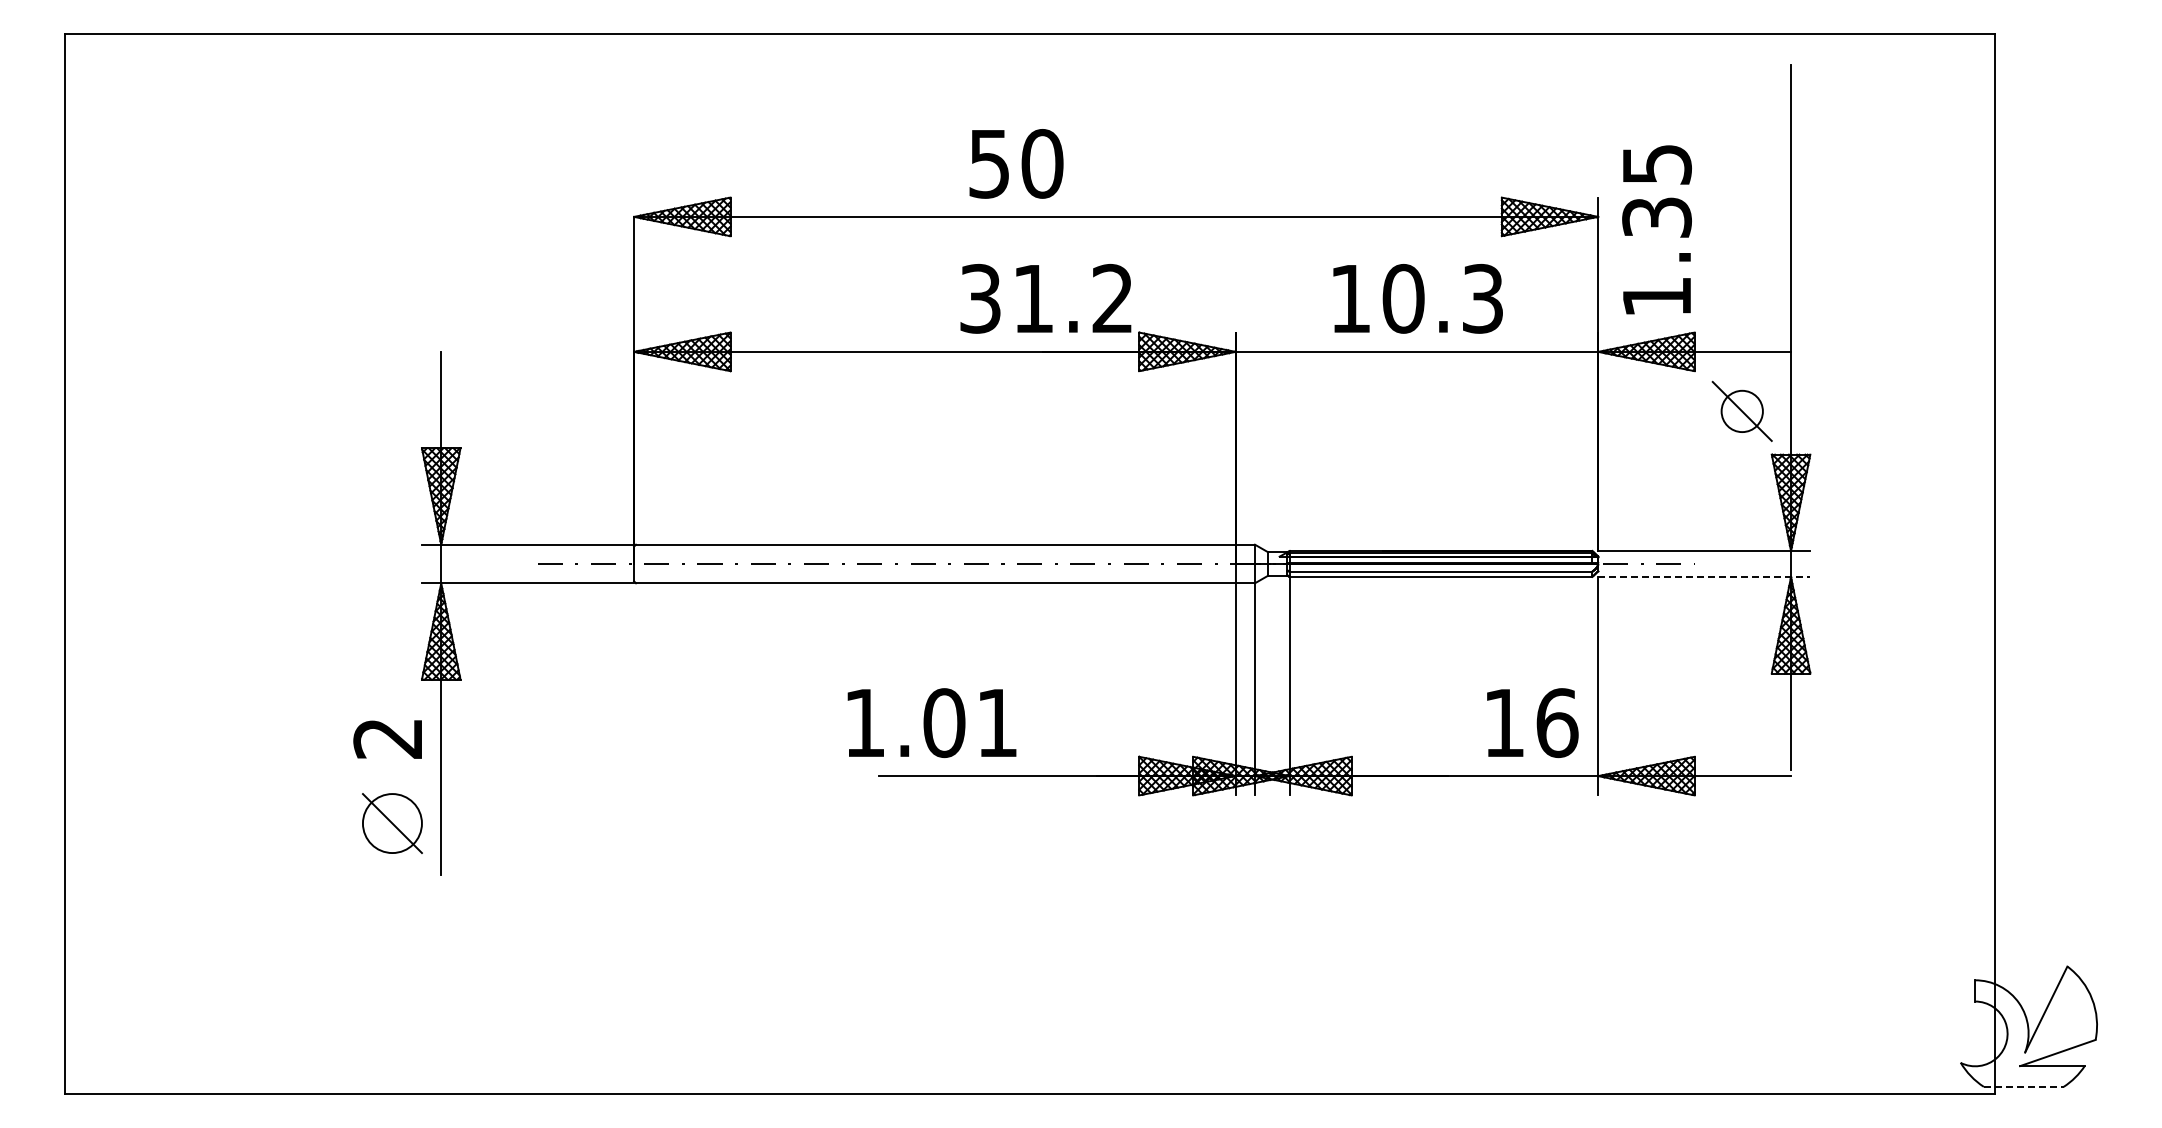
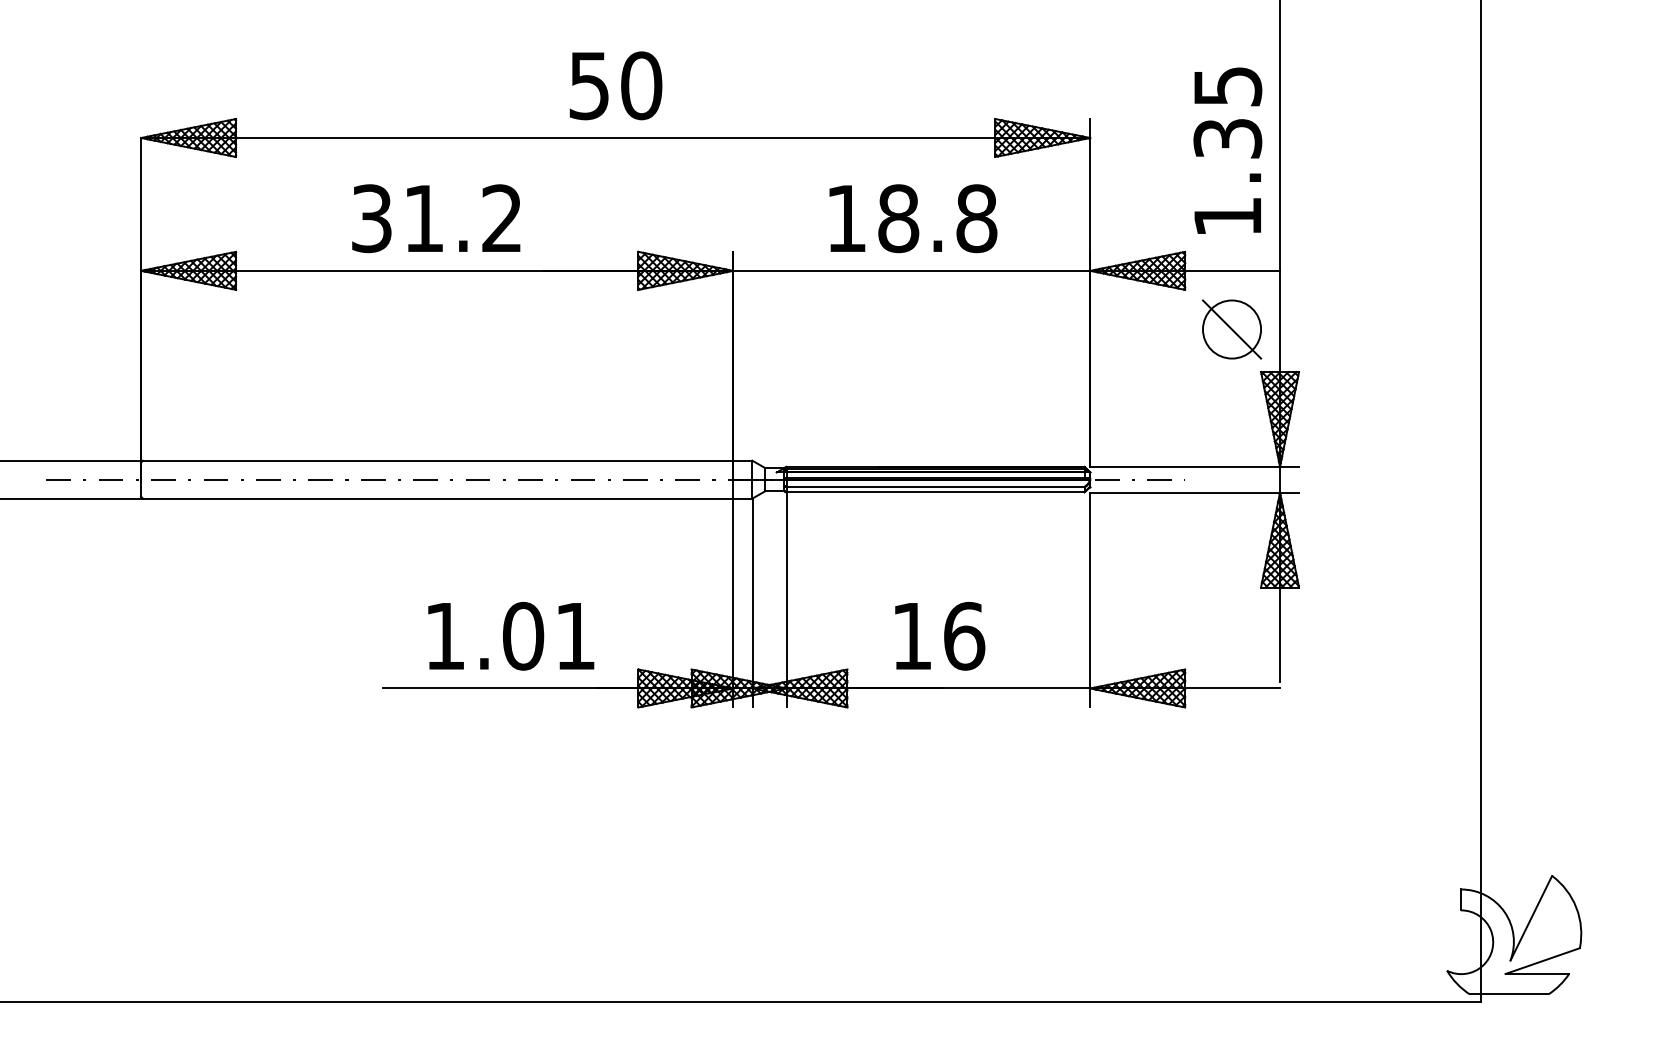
text: (1016, 163) -> (616, 85), moved
text: (1656, 229) -> (1227, 150), moved
text: (1045, 298) -> (435, 218), moved
text: (1442, 298) -> (936, 218), 10.3 -> 18.8
circle: (1741, 410) -> (1231, 328), size x1.43
line: (1704, 577) -> (1194, 492), dashed -> solid
text: (931, 722) -> (510, 635), moved
text: (1532, 723) -> (939, 636), moved
line: (2023, 1086) -> (1508, 994), dashed -> solid

